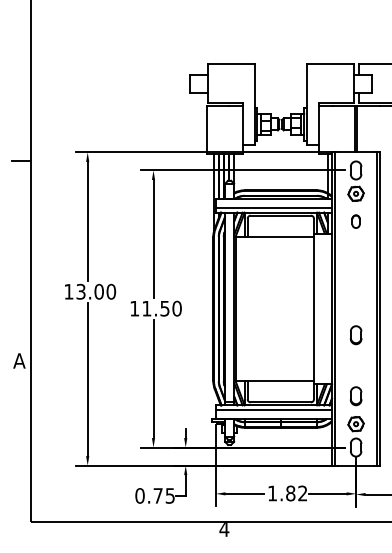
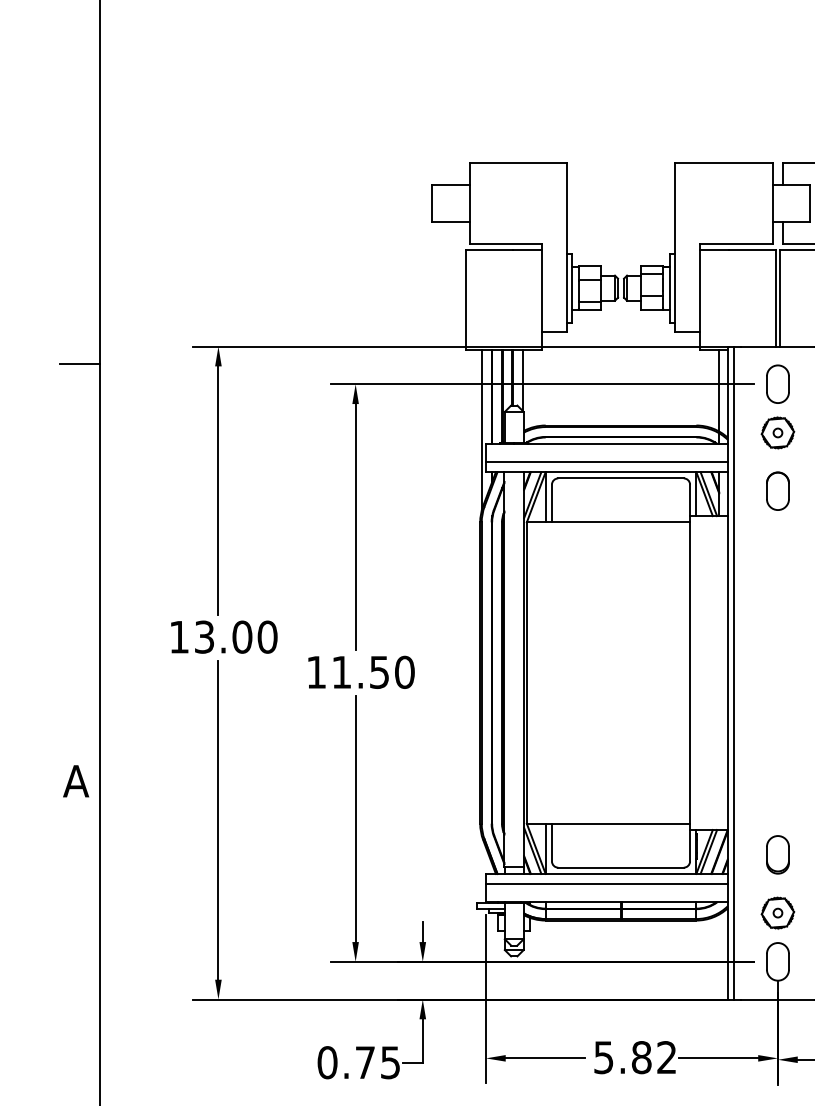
part: (355, 221) -> (776, 490), size x1.43
part: (356, 335) -> (778, 728), removed
text: (272, 493) -> (603, 1057), 1.82 -> 5.82

